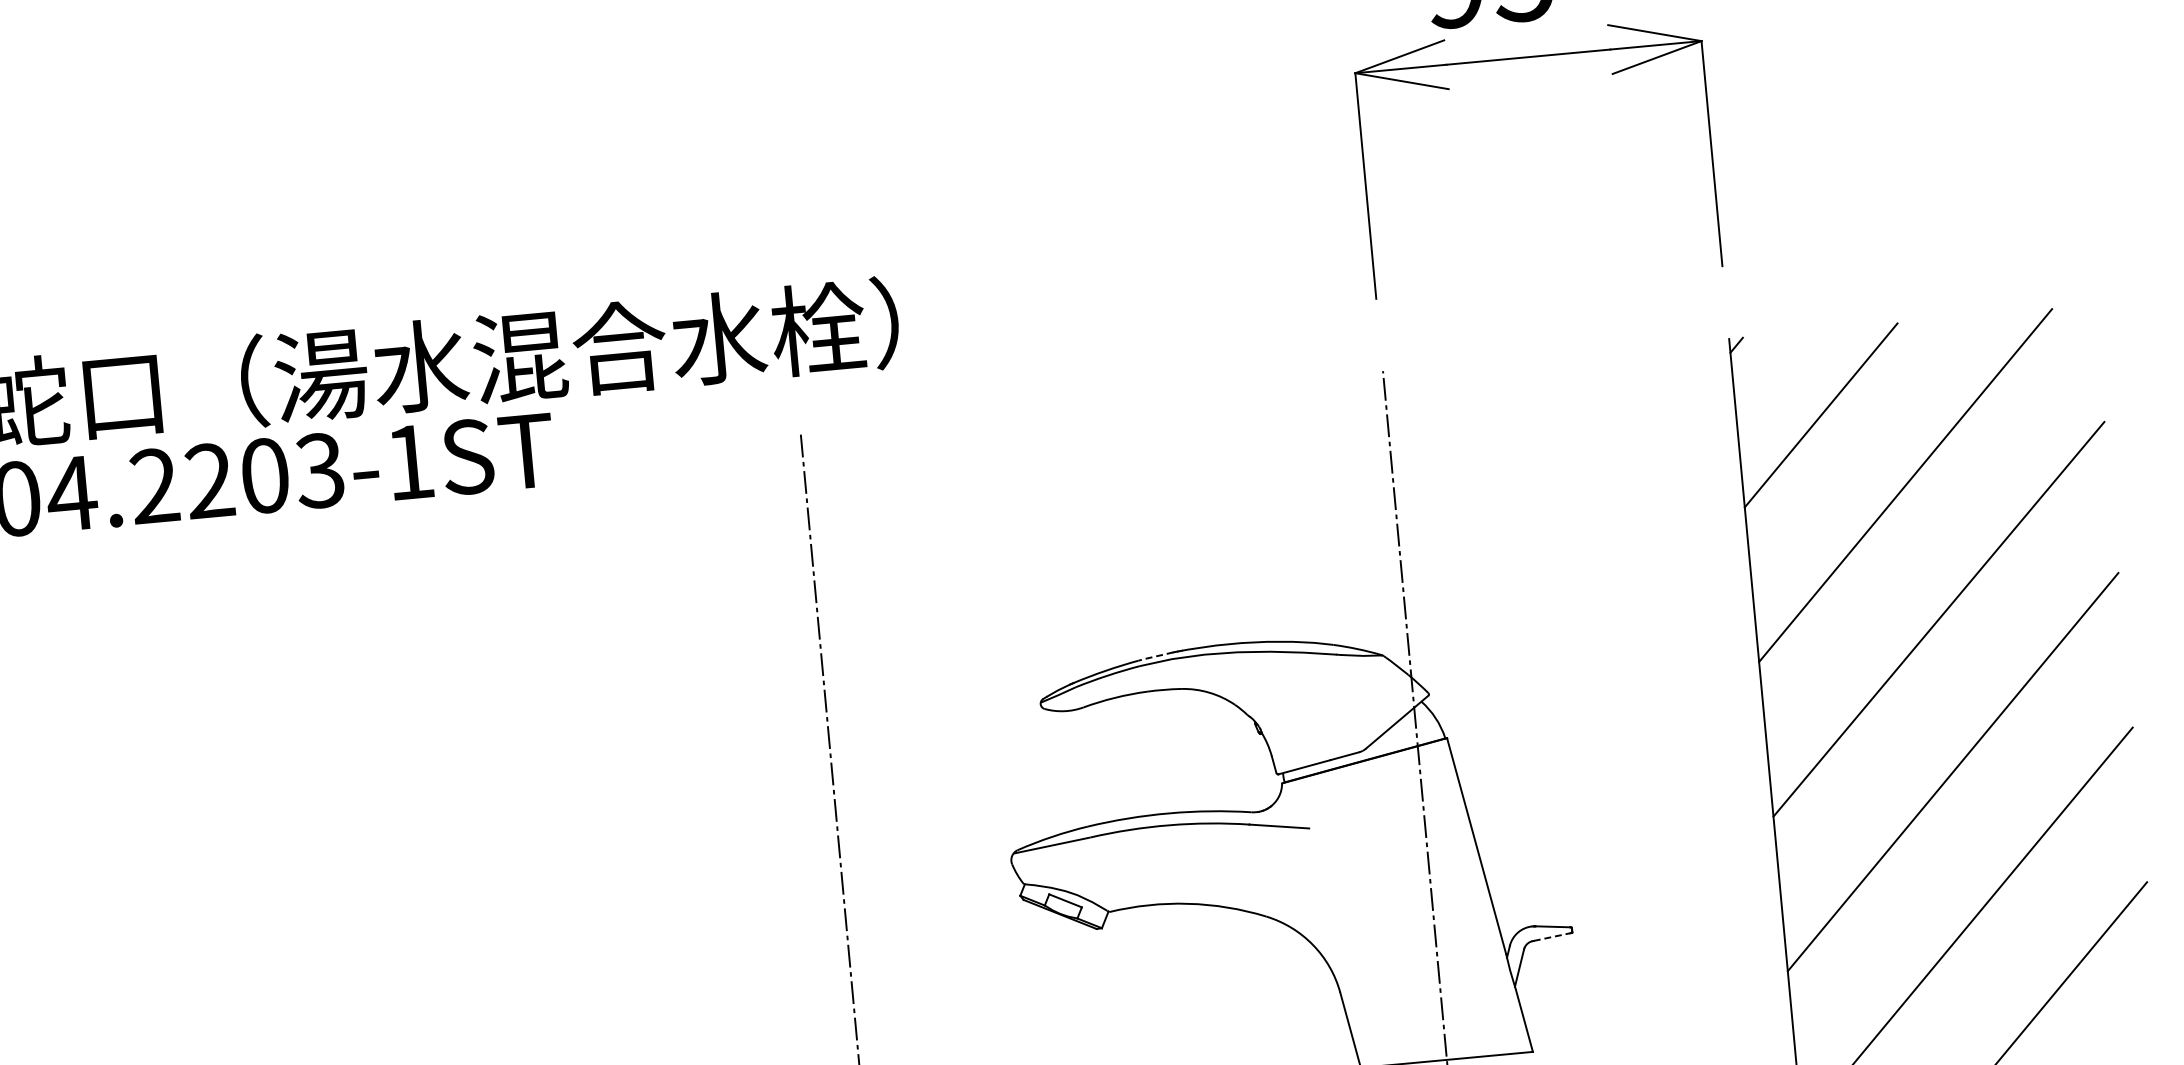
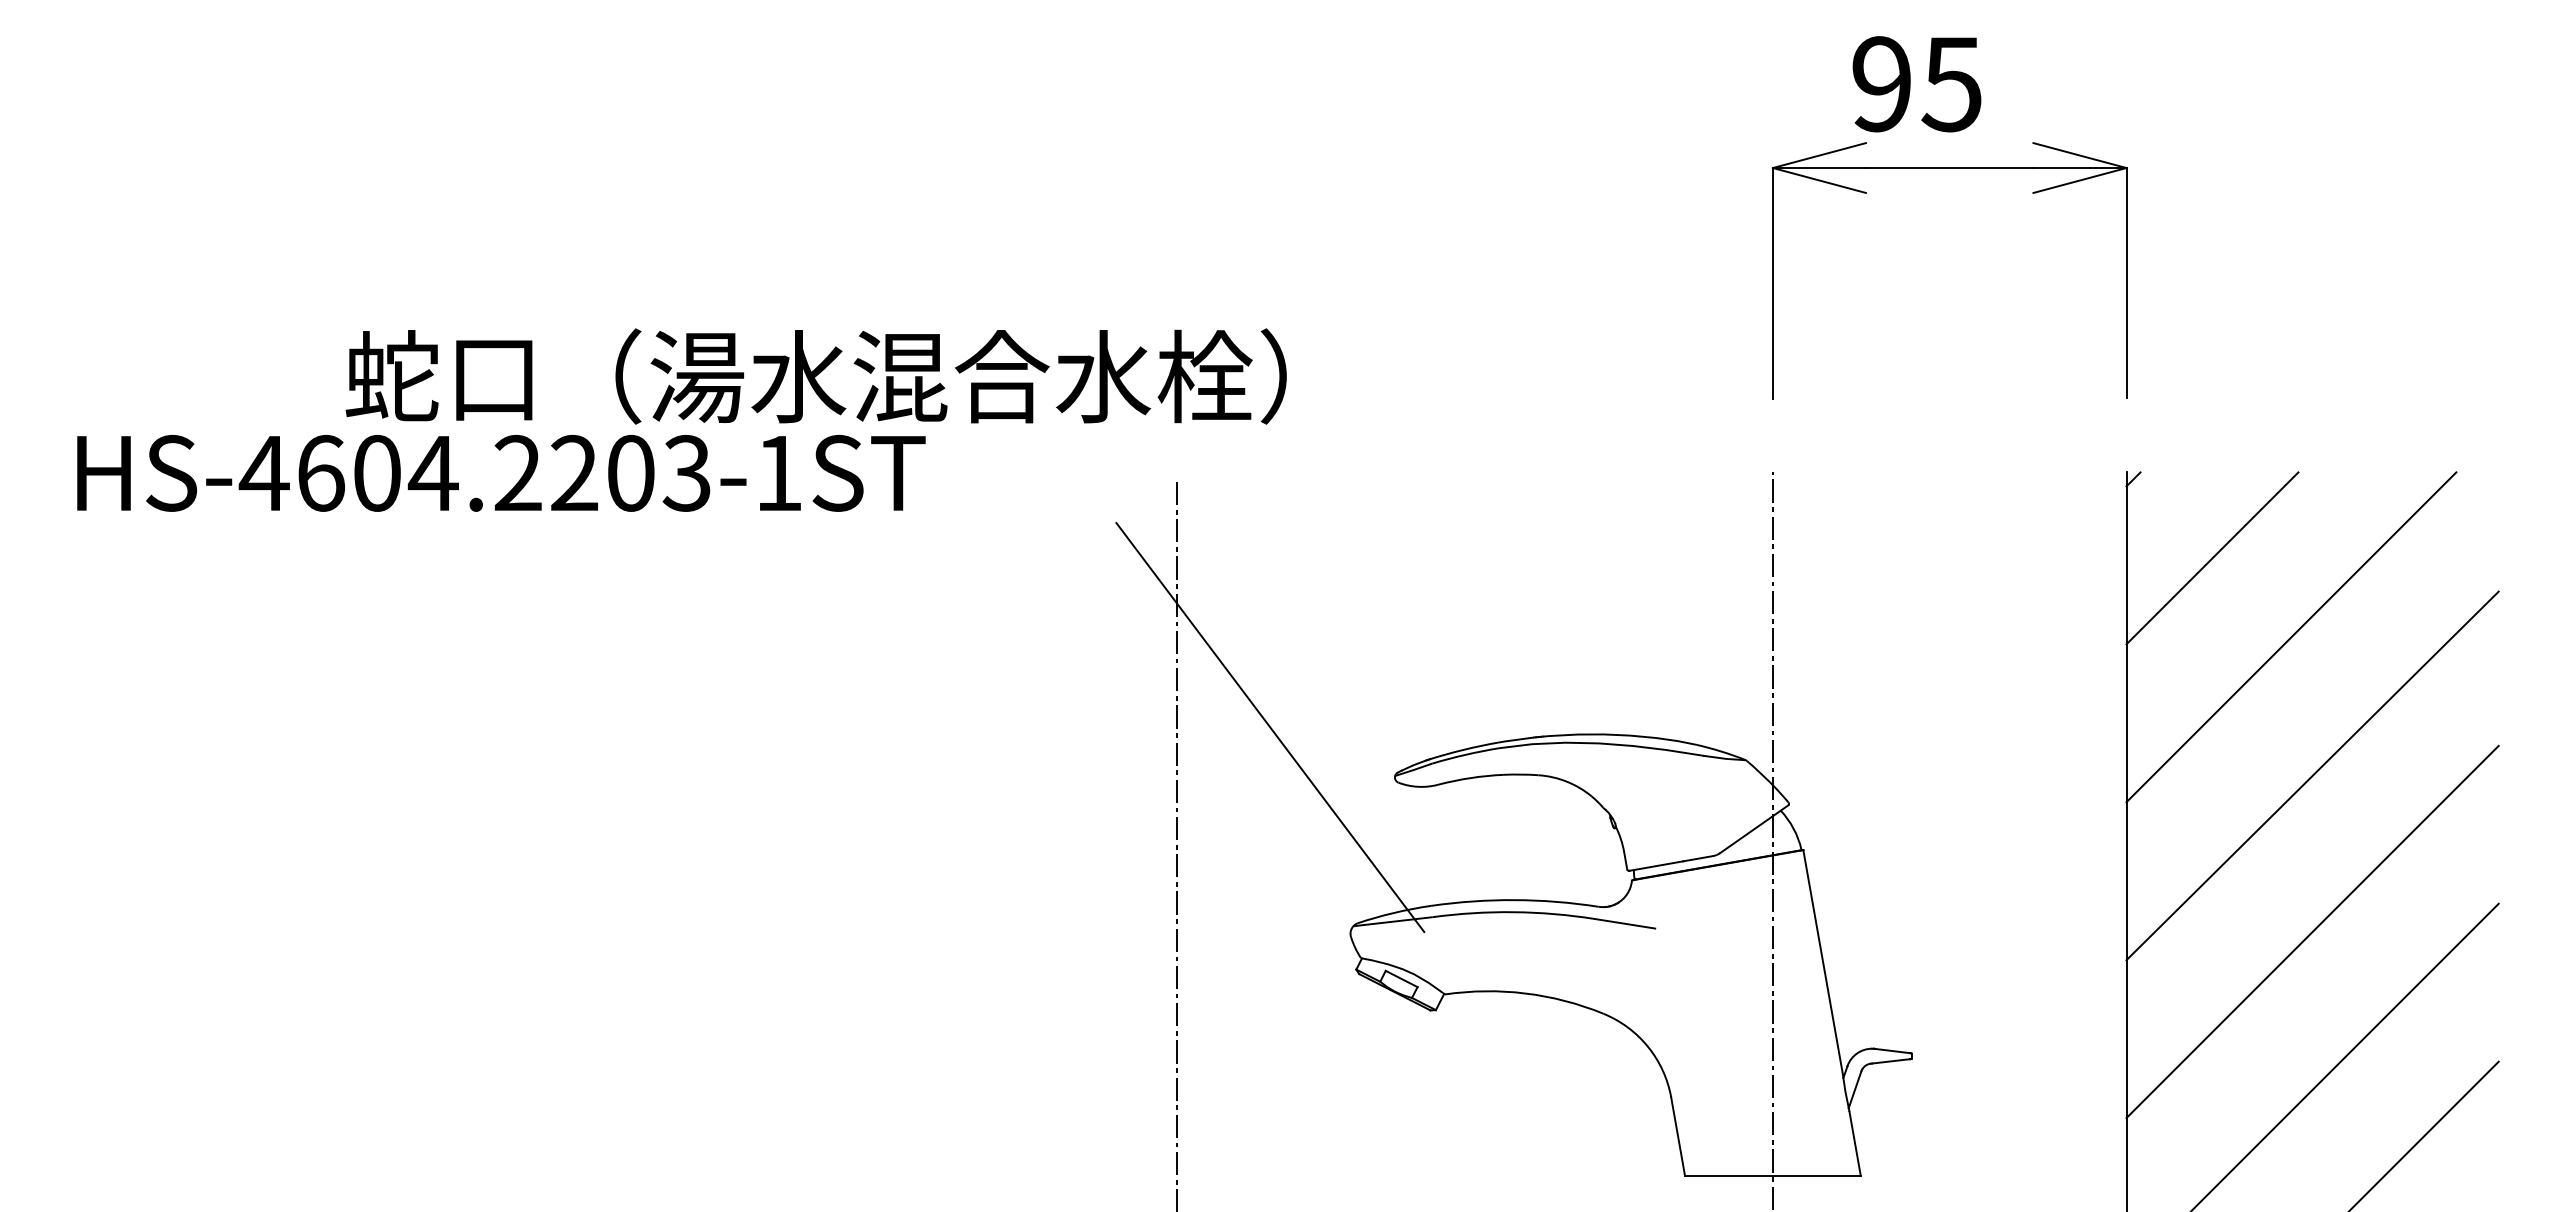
line: (1155, 657) -> (1515, 740), dashed -> solid
line: (914, 666) -> (1270, 727), added
line: (1552, 937) -> (1891, 1061), dashed -> solid

